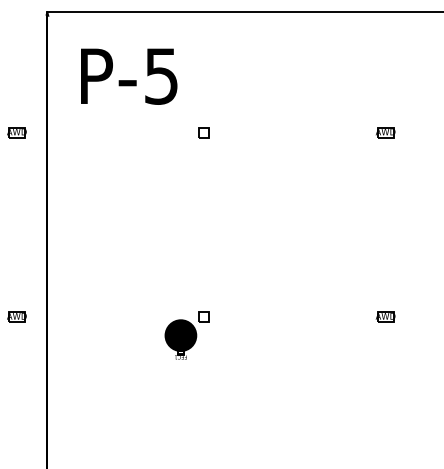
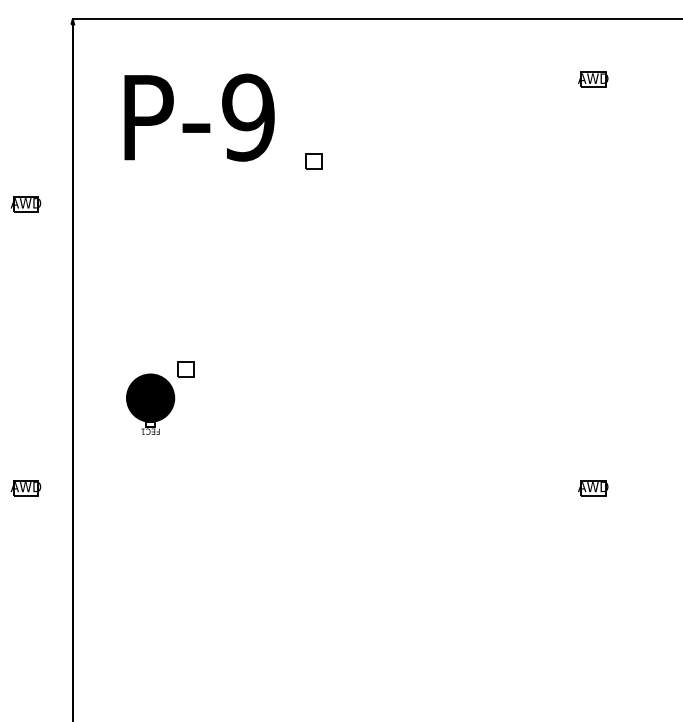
text: (161, 75) -> (248, 116), P-5 -> P-9
part: (203, 132) -> (313, 160), moved
part: (385, 132) -> (593, 79), moved
part: (186, 335) -> (159, 397), moved

